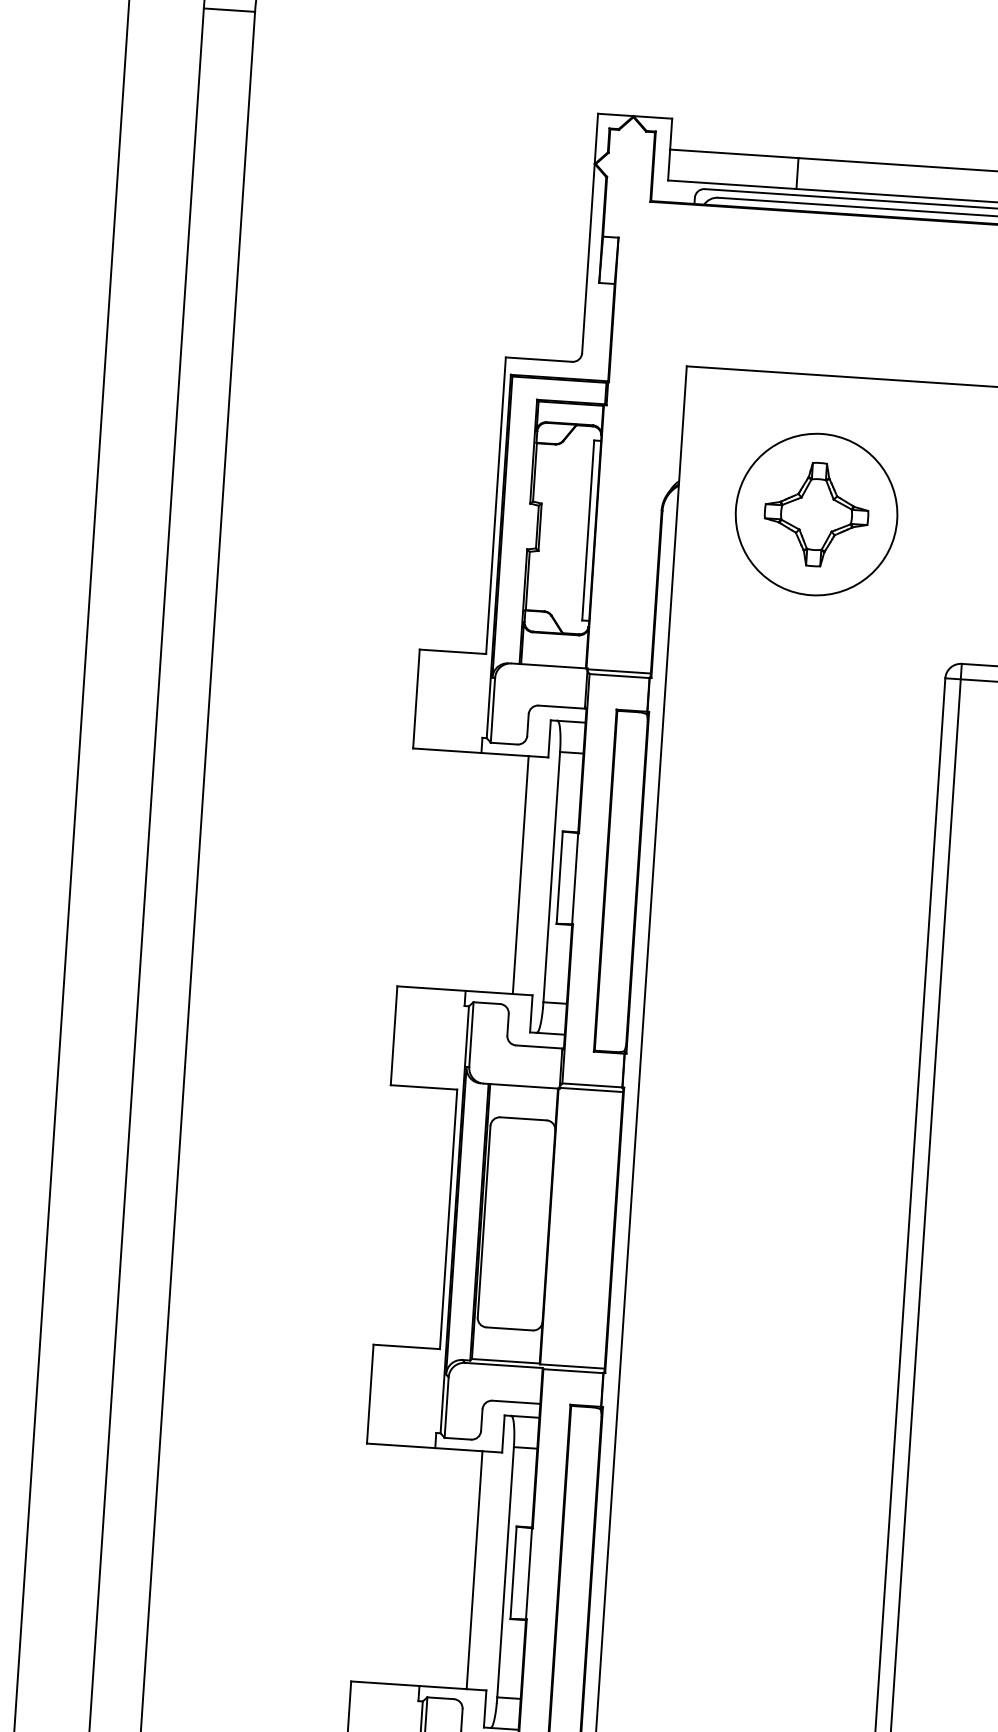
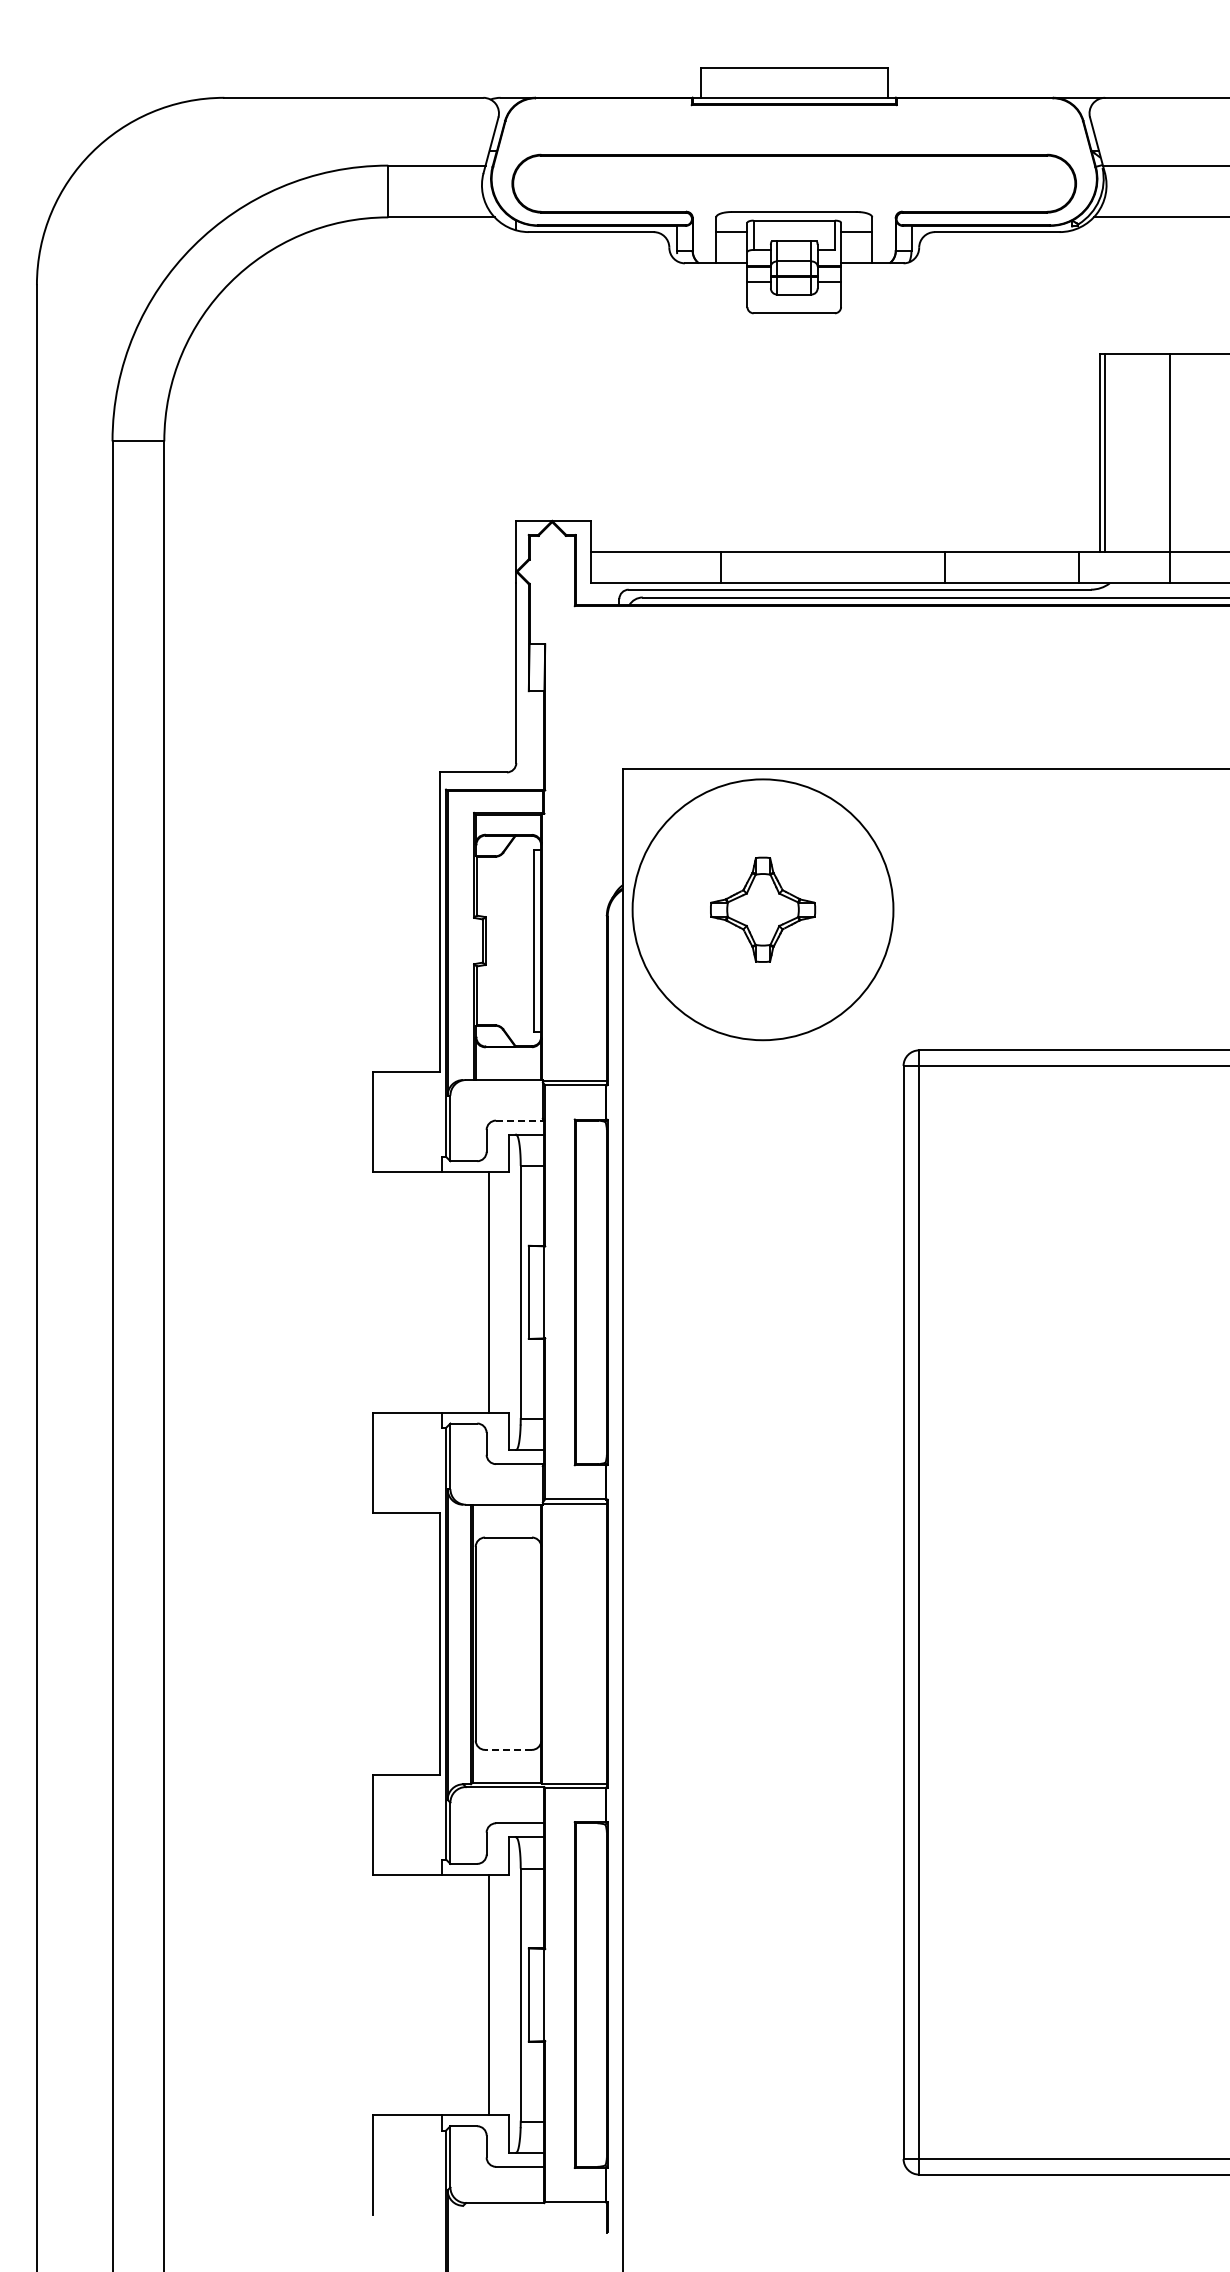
circle: (816, 514) -> (762, 909), size x1.6
line: (561, 707) -> (519, 1120), solid -> dashed
line: (509, 1328) -> (508, 1749), solid -> dashed

